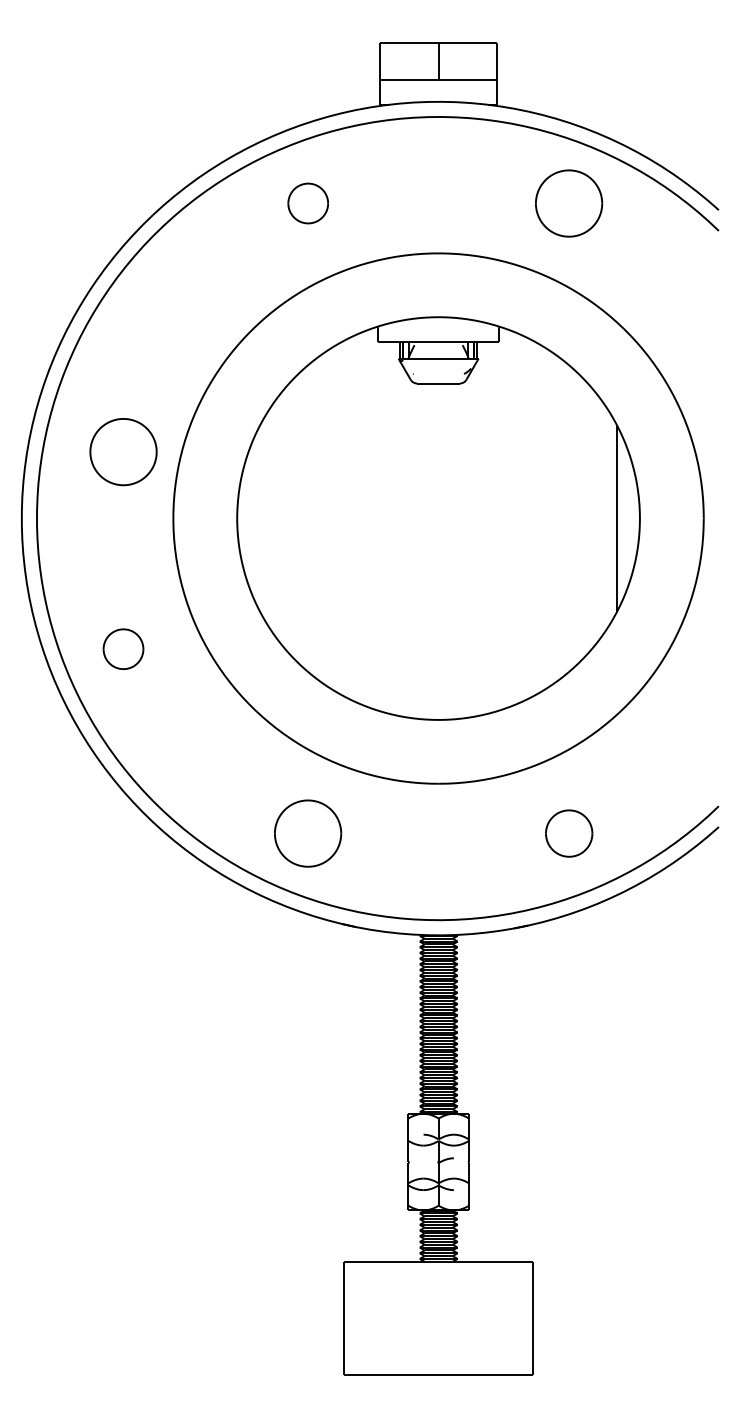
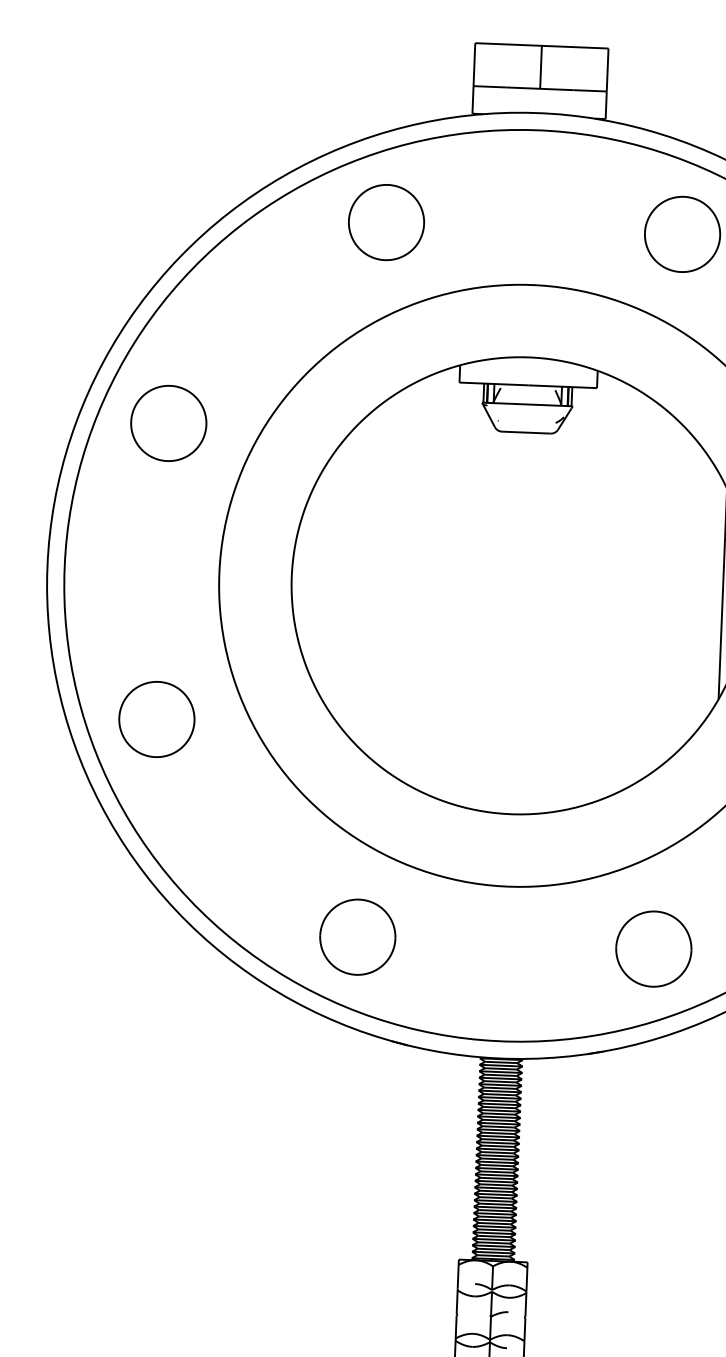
part: (308, 203) -> (386, 222), size x1.67
part: (123, 452) -> (168, 423), moved
part: (123, 649) -> (156, 719), size x1.67
part: (569, 833) -> (654, 949), size x1.43

